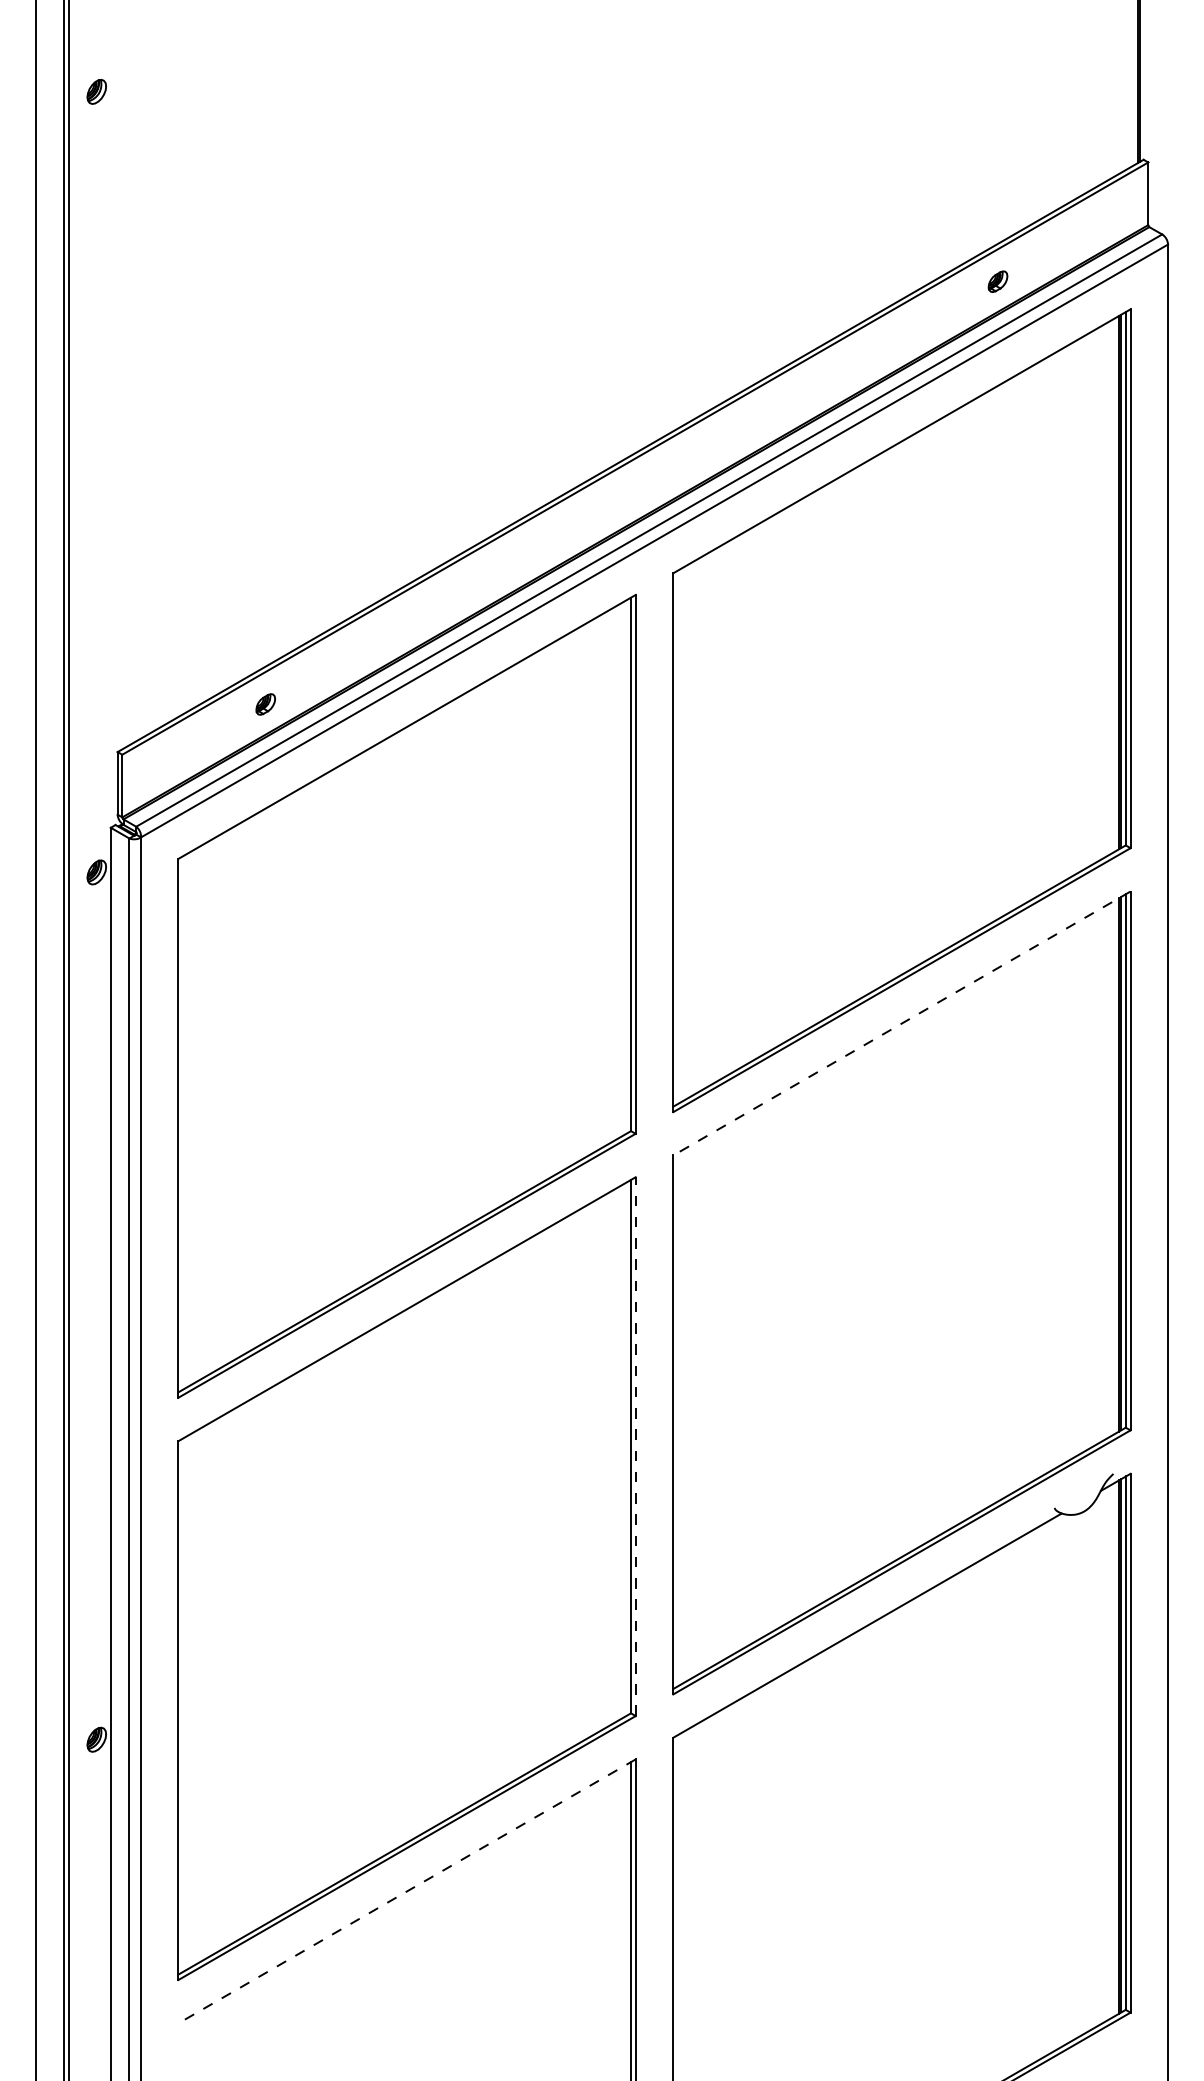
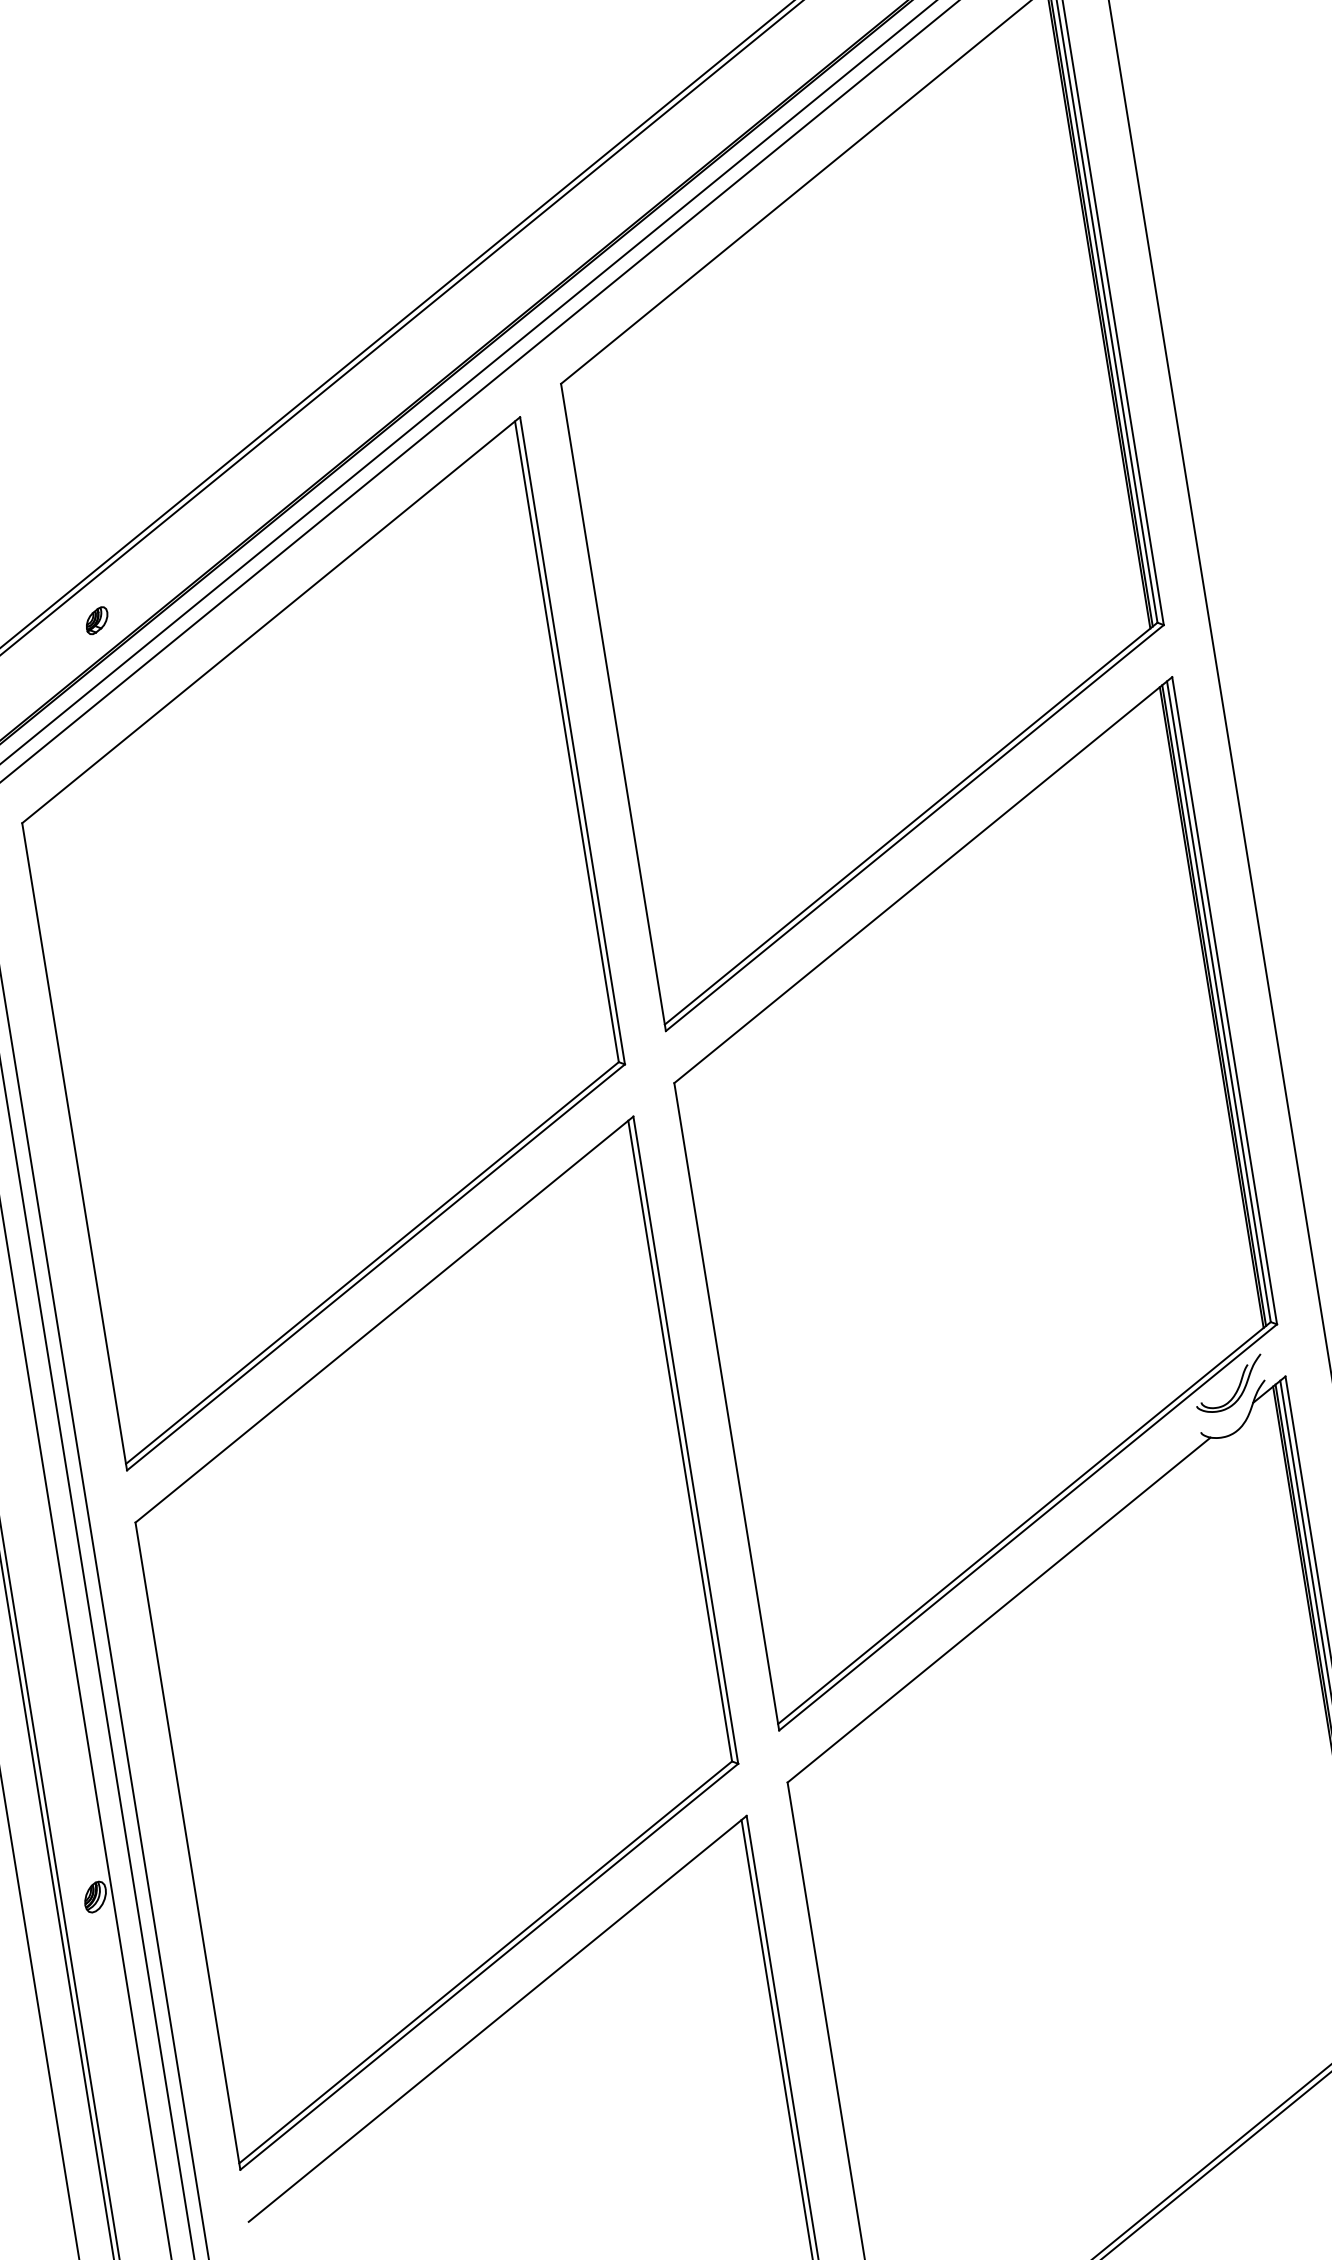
line: (901, 1023) -> (922, 880), dashed -> solid
line: (635, 1446) -> (685, 1440), dashed -> solid
part: (1090, 1475) -> (1237, 1386), added
line: (407, 1891) -> (498, 2018), dashed -> solid

